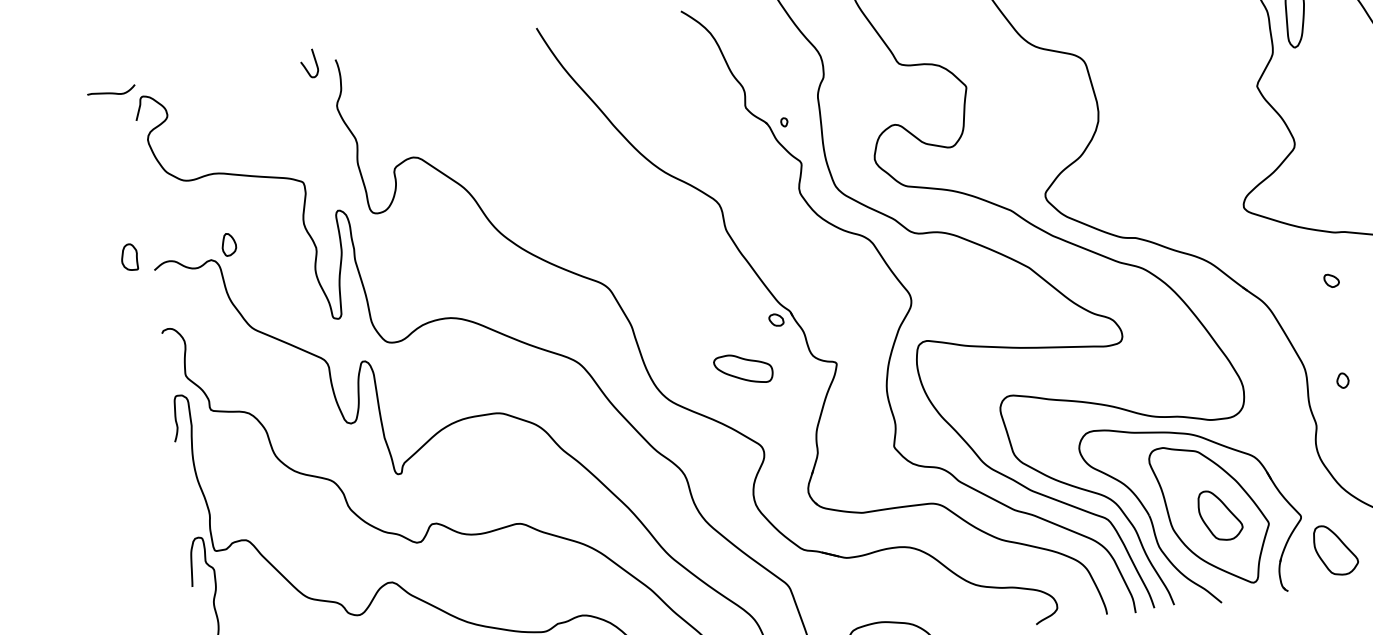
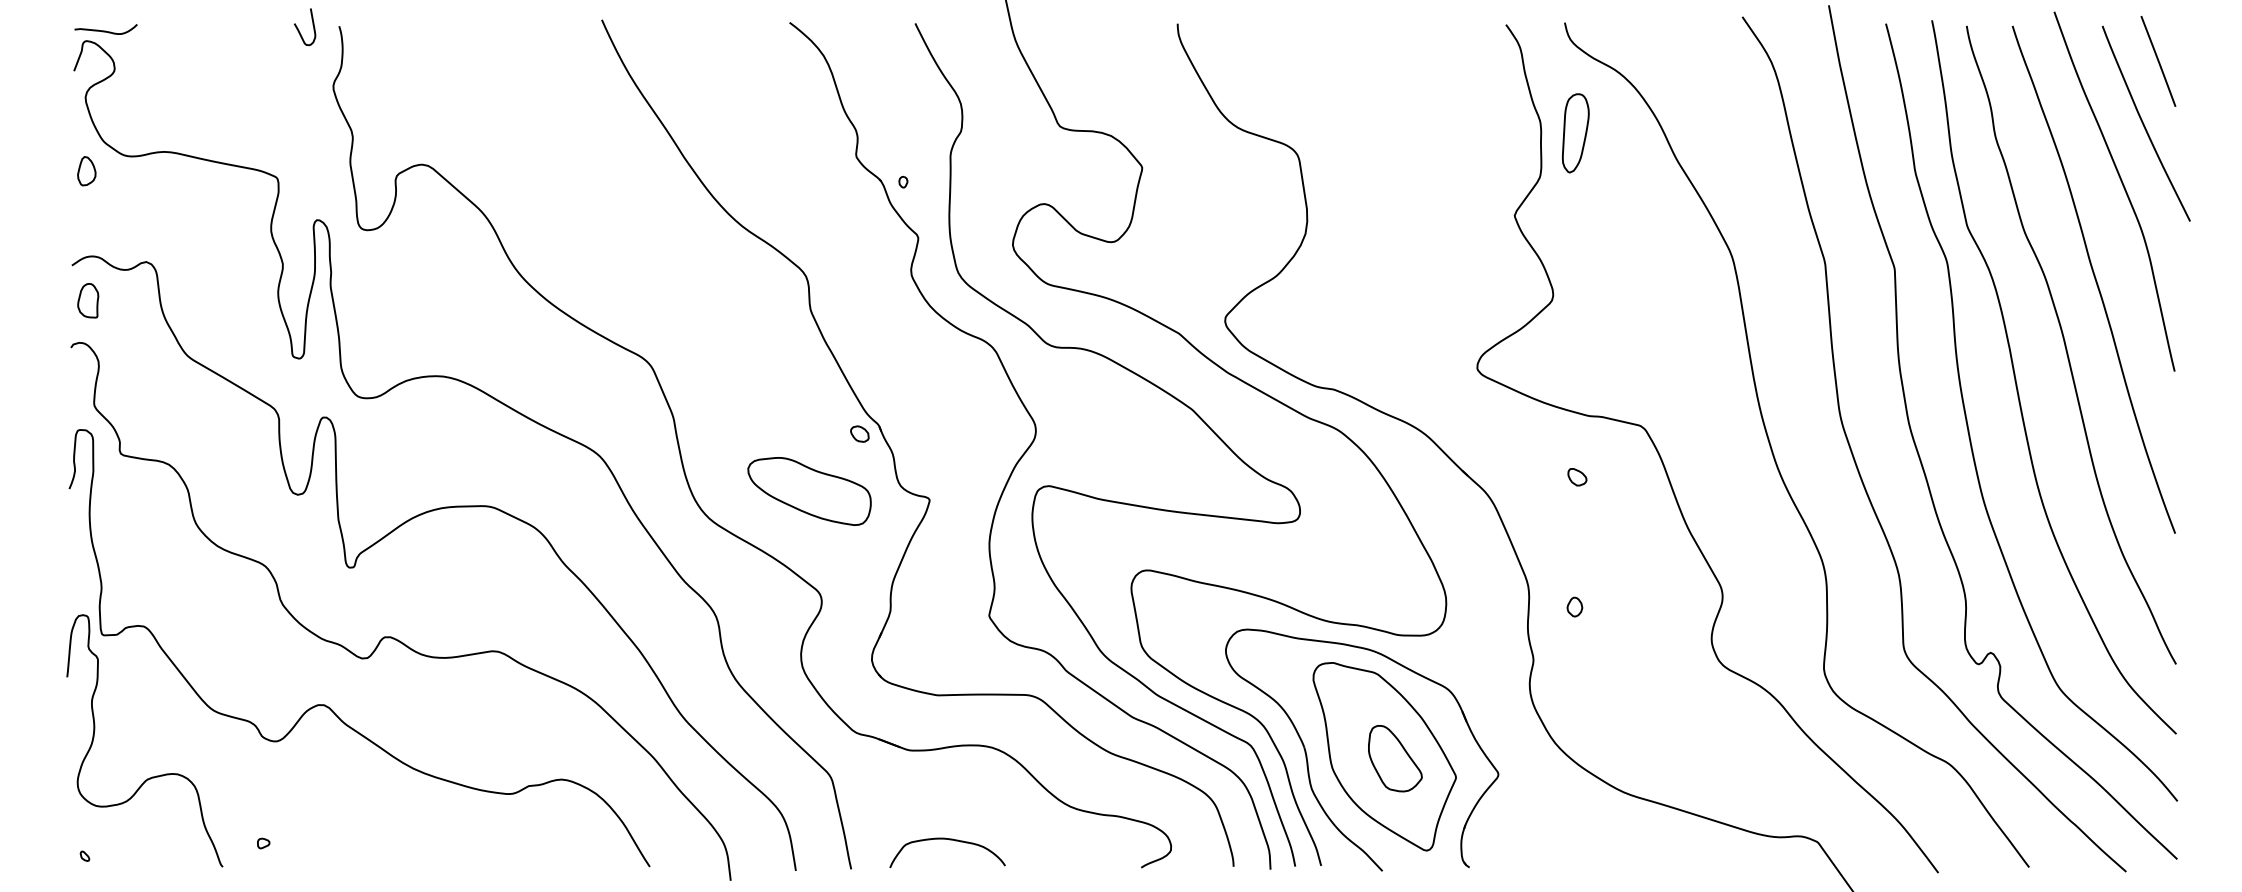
curve: (111, 92) -> (105, 30), moved
part: (228, 244) -> (86, 171), moved
part: (129, 257) -> (88, 300), moved
part: (743, 369) -> (809, 491), size x1.67
part: (1335, 549) -> (1537, 822), removed

